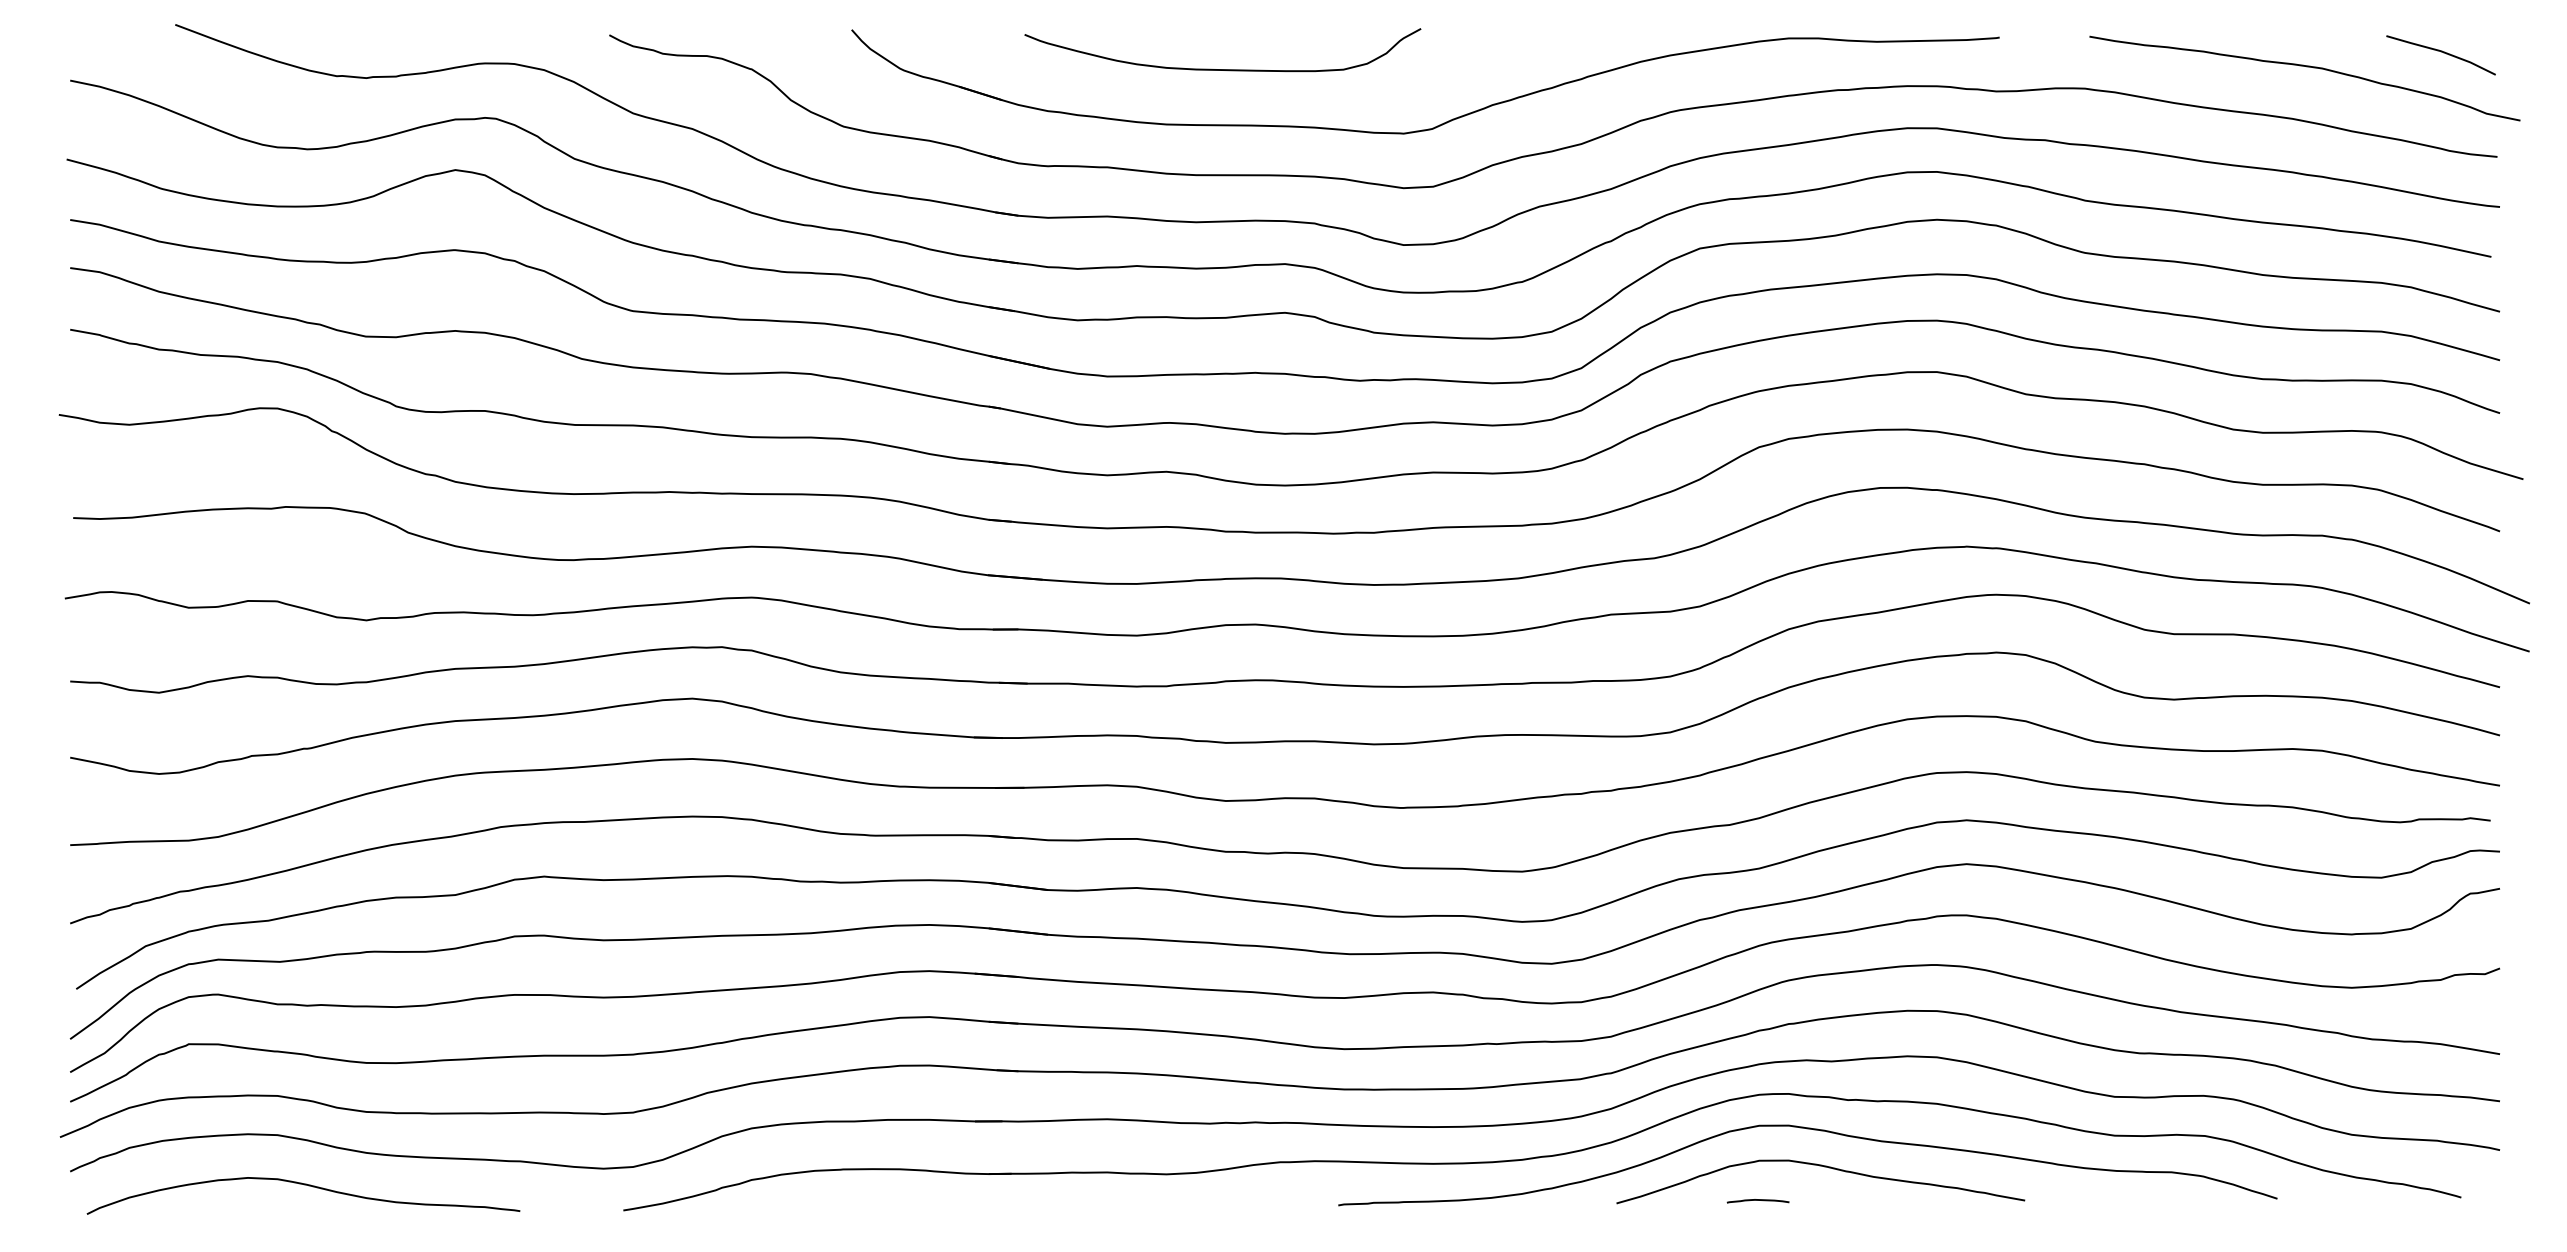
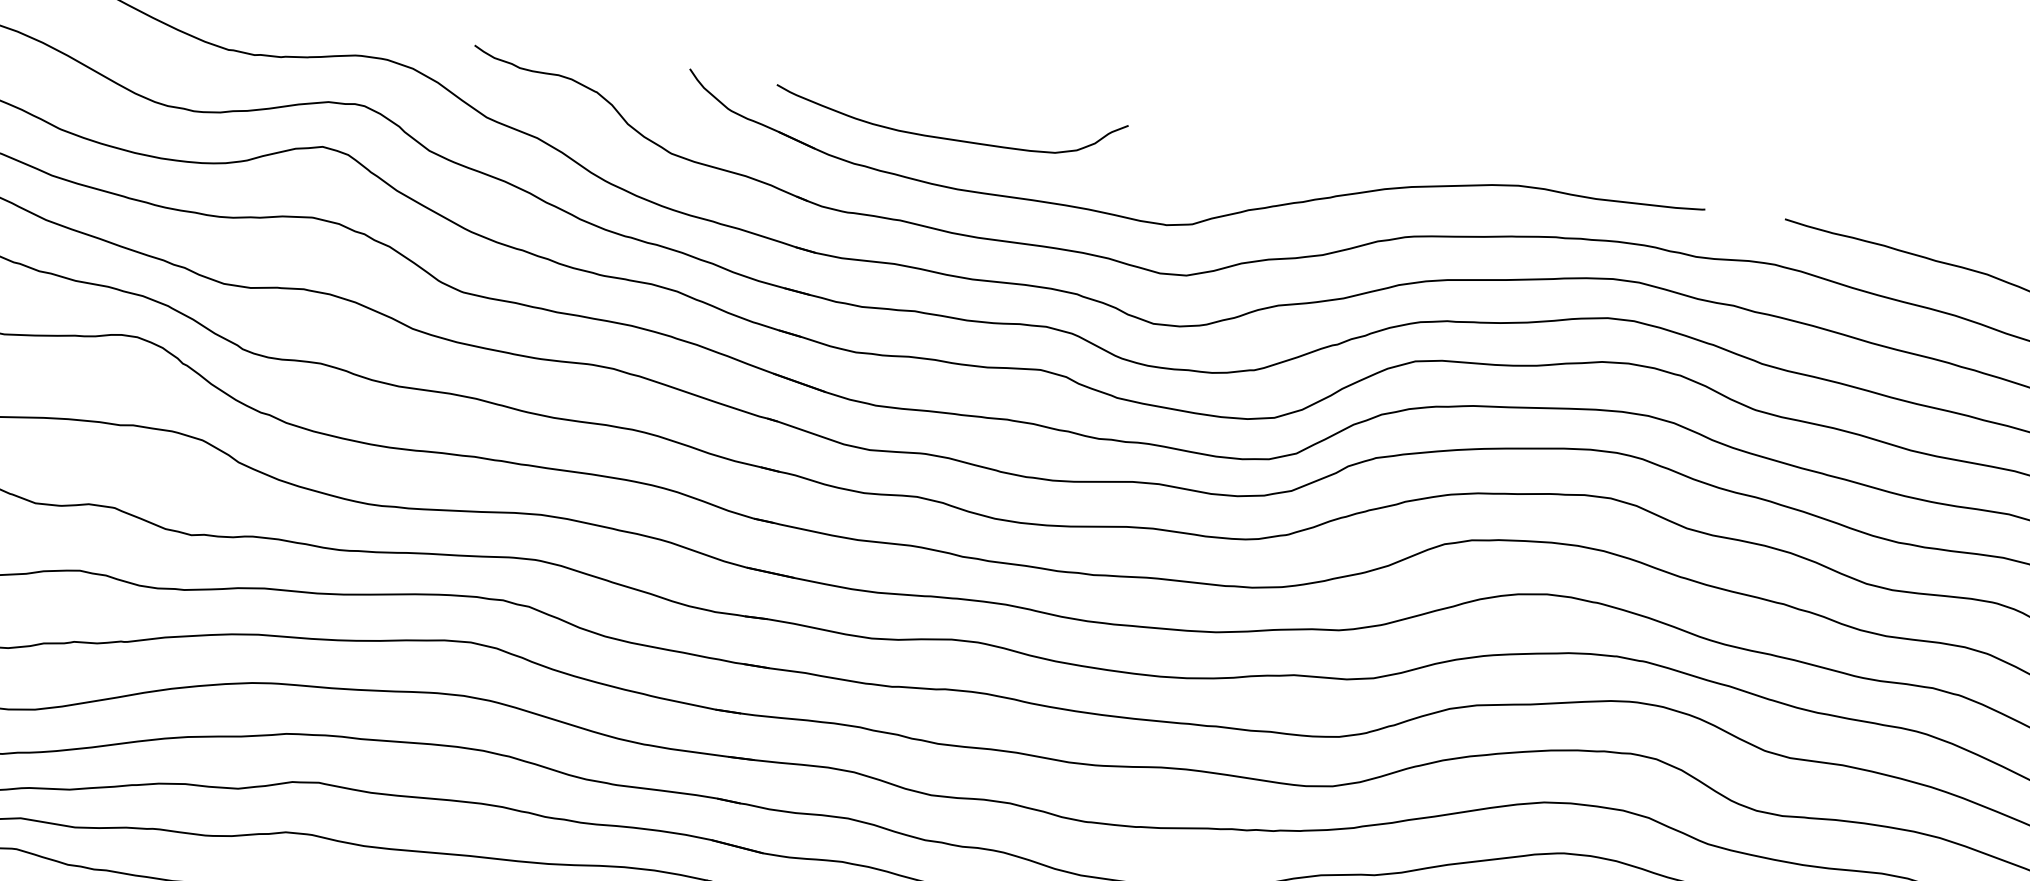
curve: (1222, 69) -> (948, 138), moved

